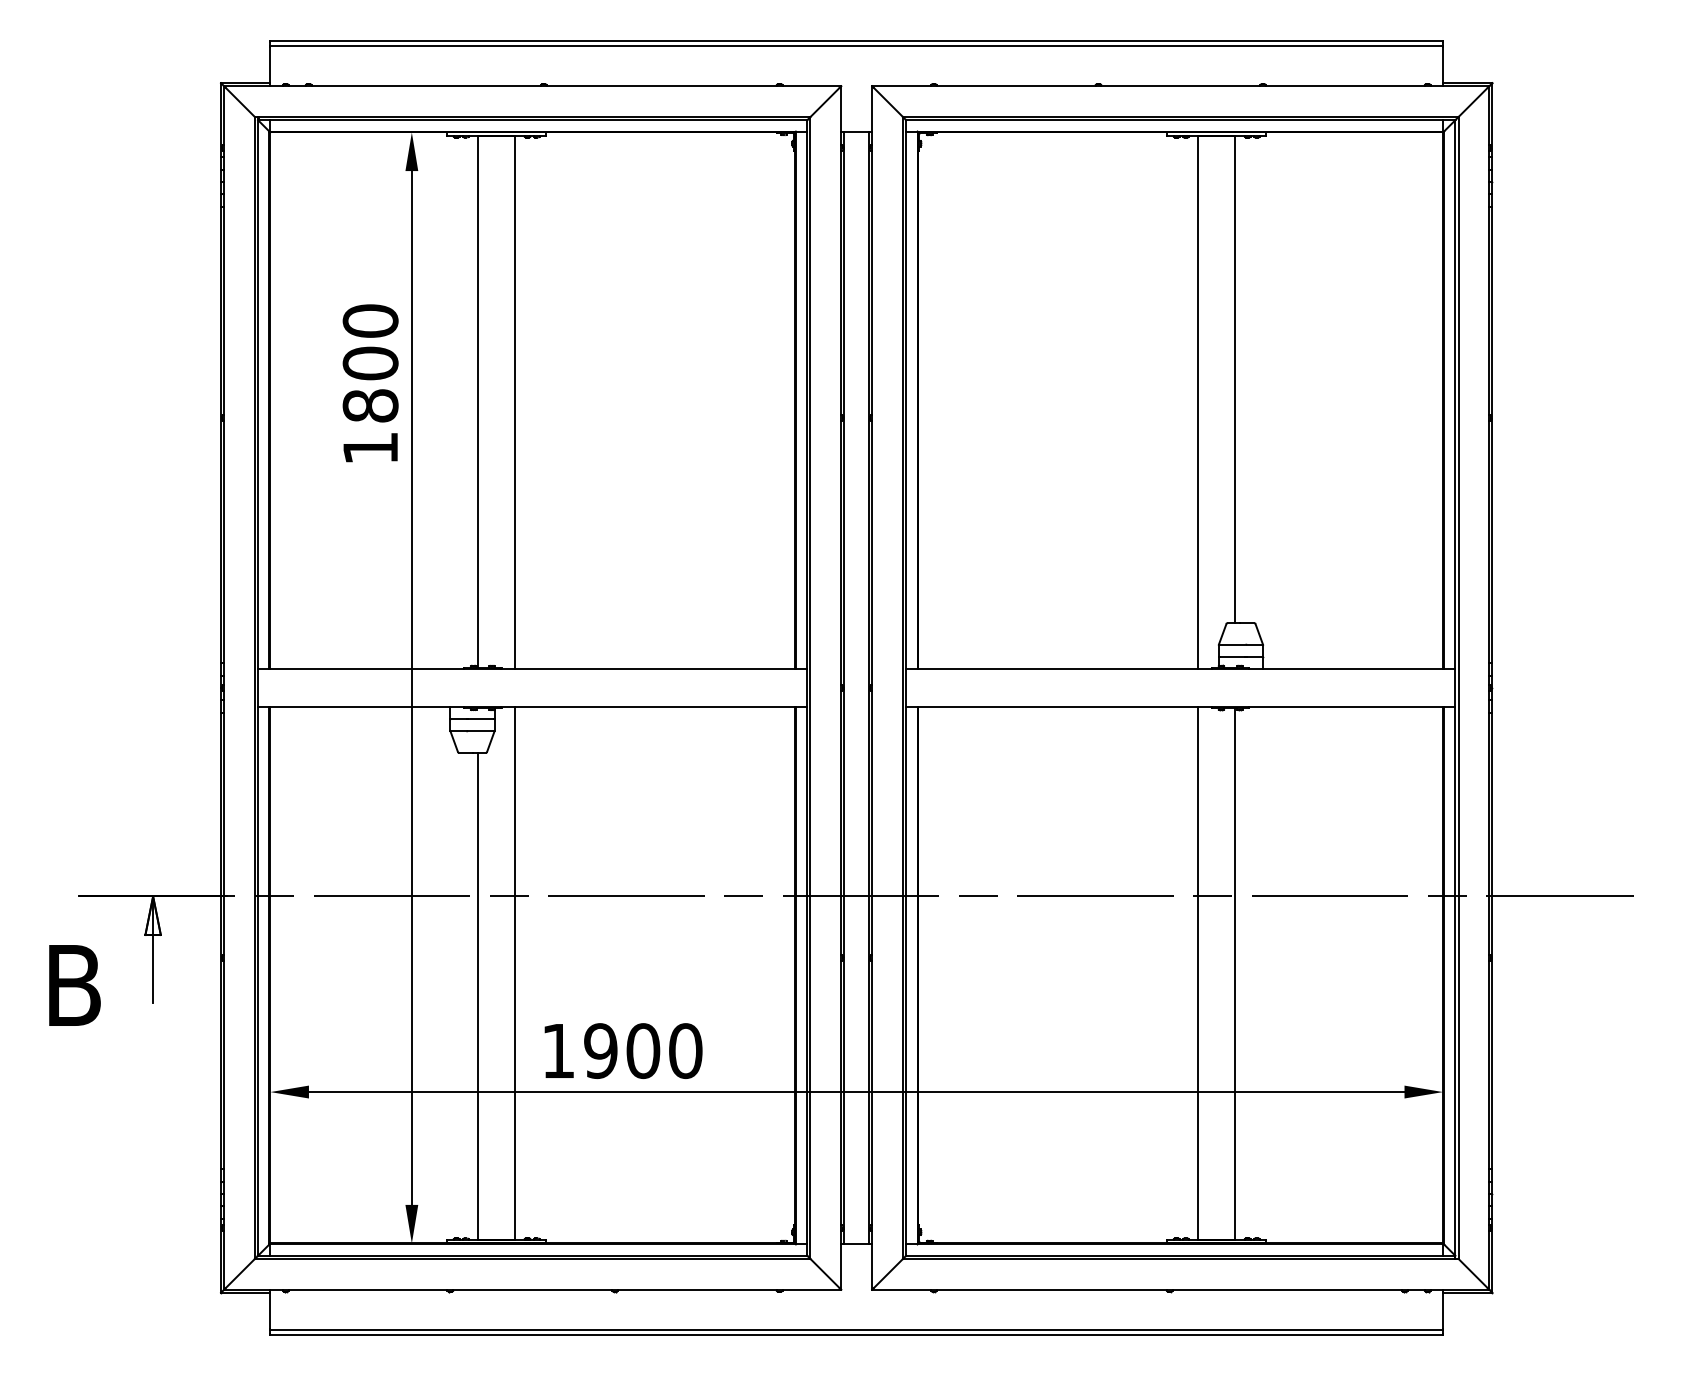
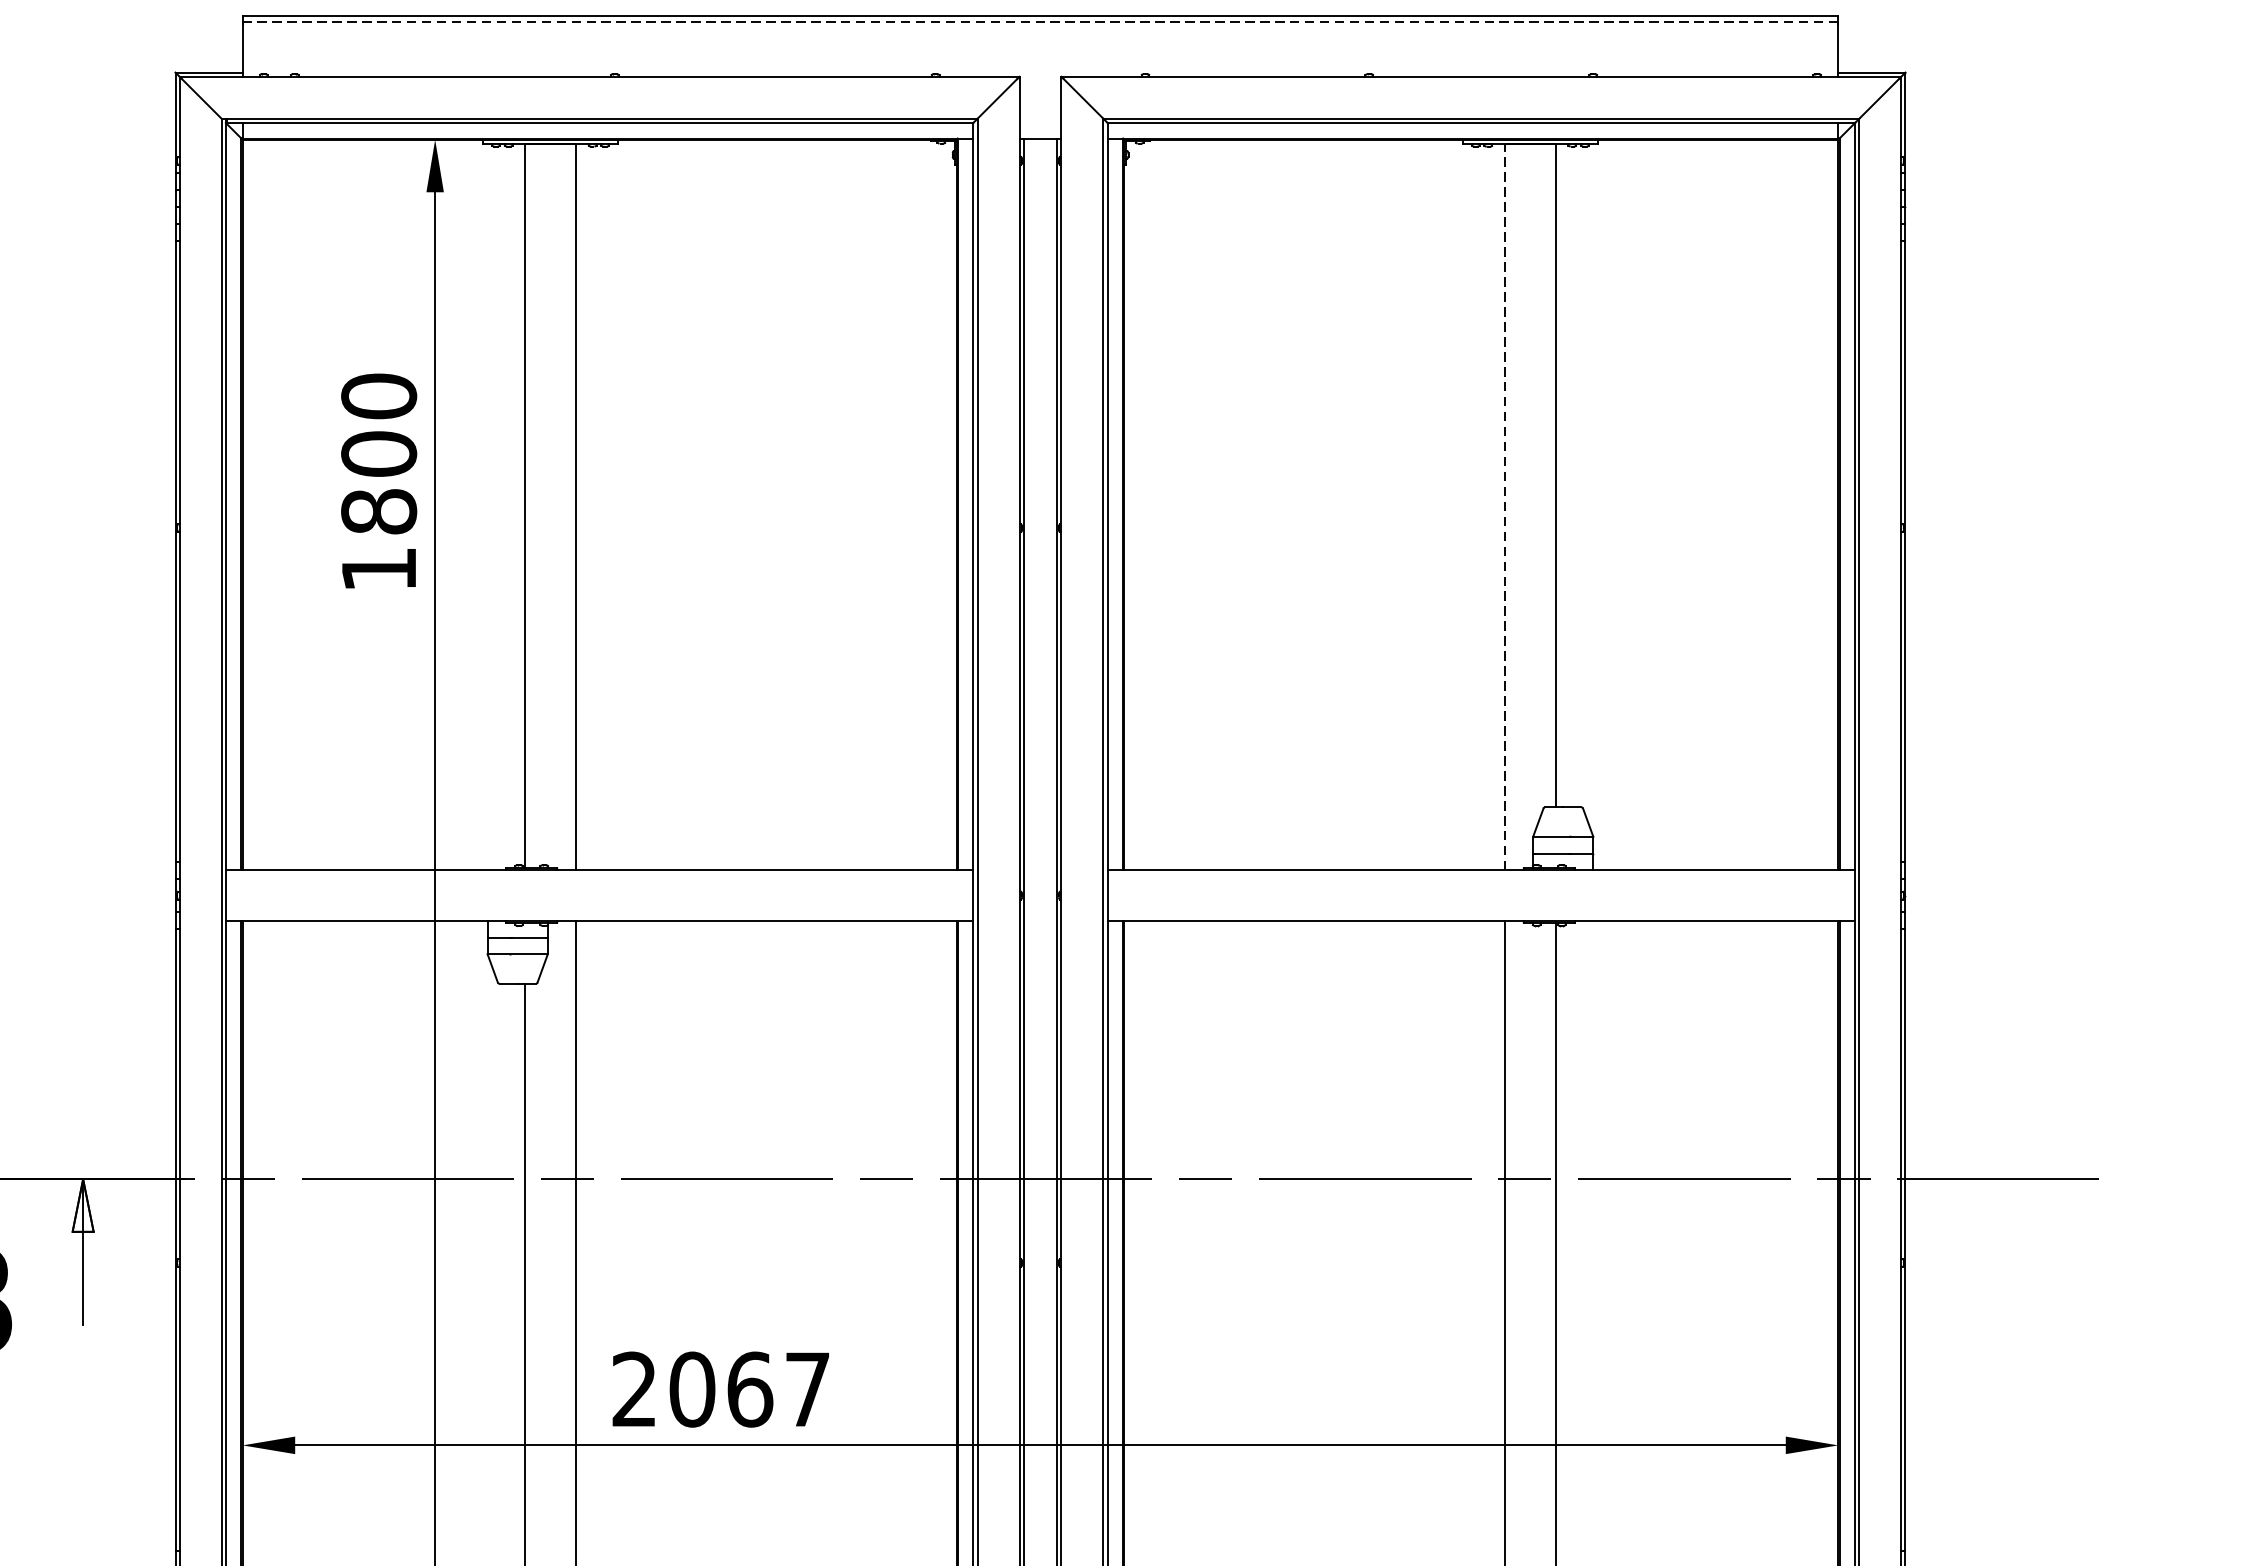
line: (856, 46) -> (1040, 22), solid -> dashed
line: (1198, 402) -> (1505, 507), solid -> dashed
text: (622, 1051) -> (721, 1390), 1900 -> 2067

